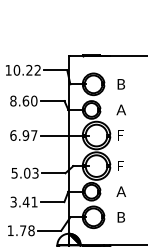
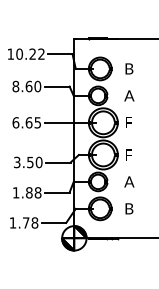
text: (29, 135) -> (32, 122), 6.97 -> 6.65
text: (25, 173) -> (28, 162), 5.03 -> 3.50
text: (23, 201) -> (26, 192), 3.41 -> 1.88

